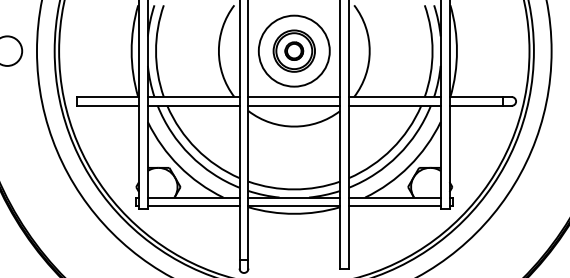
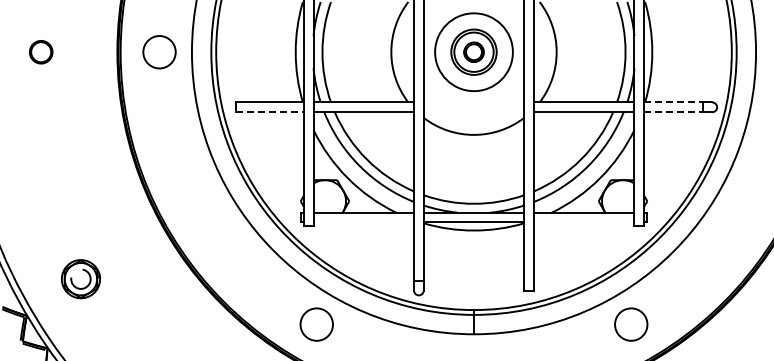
line: (293, 97) -> (473, 102), removed
line: (476, 97) -> (673, 102), solid -> dashed
line: (108, 106) -> (270, 112), solid -> dashed
line: (293, 106) -> (473, 112), removed
line: (476, 106) -> (673, 112), solid -> dashed
line: (193, 206) -> (363, 222), removed
line: (394, 206) -> (583, 222), removed

